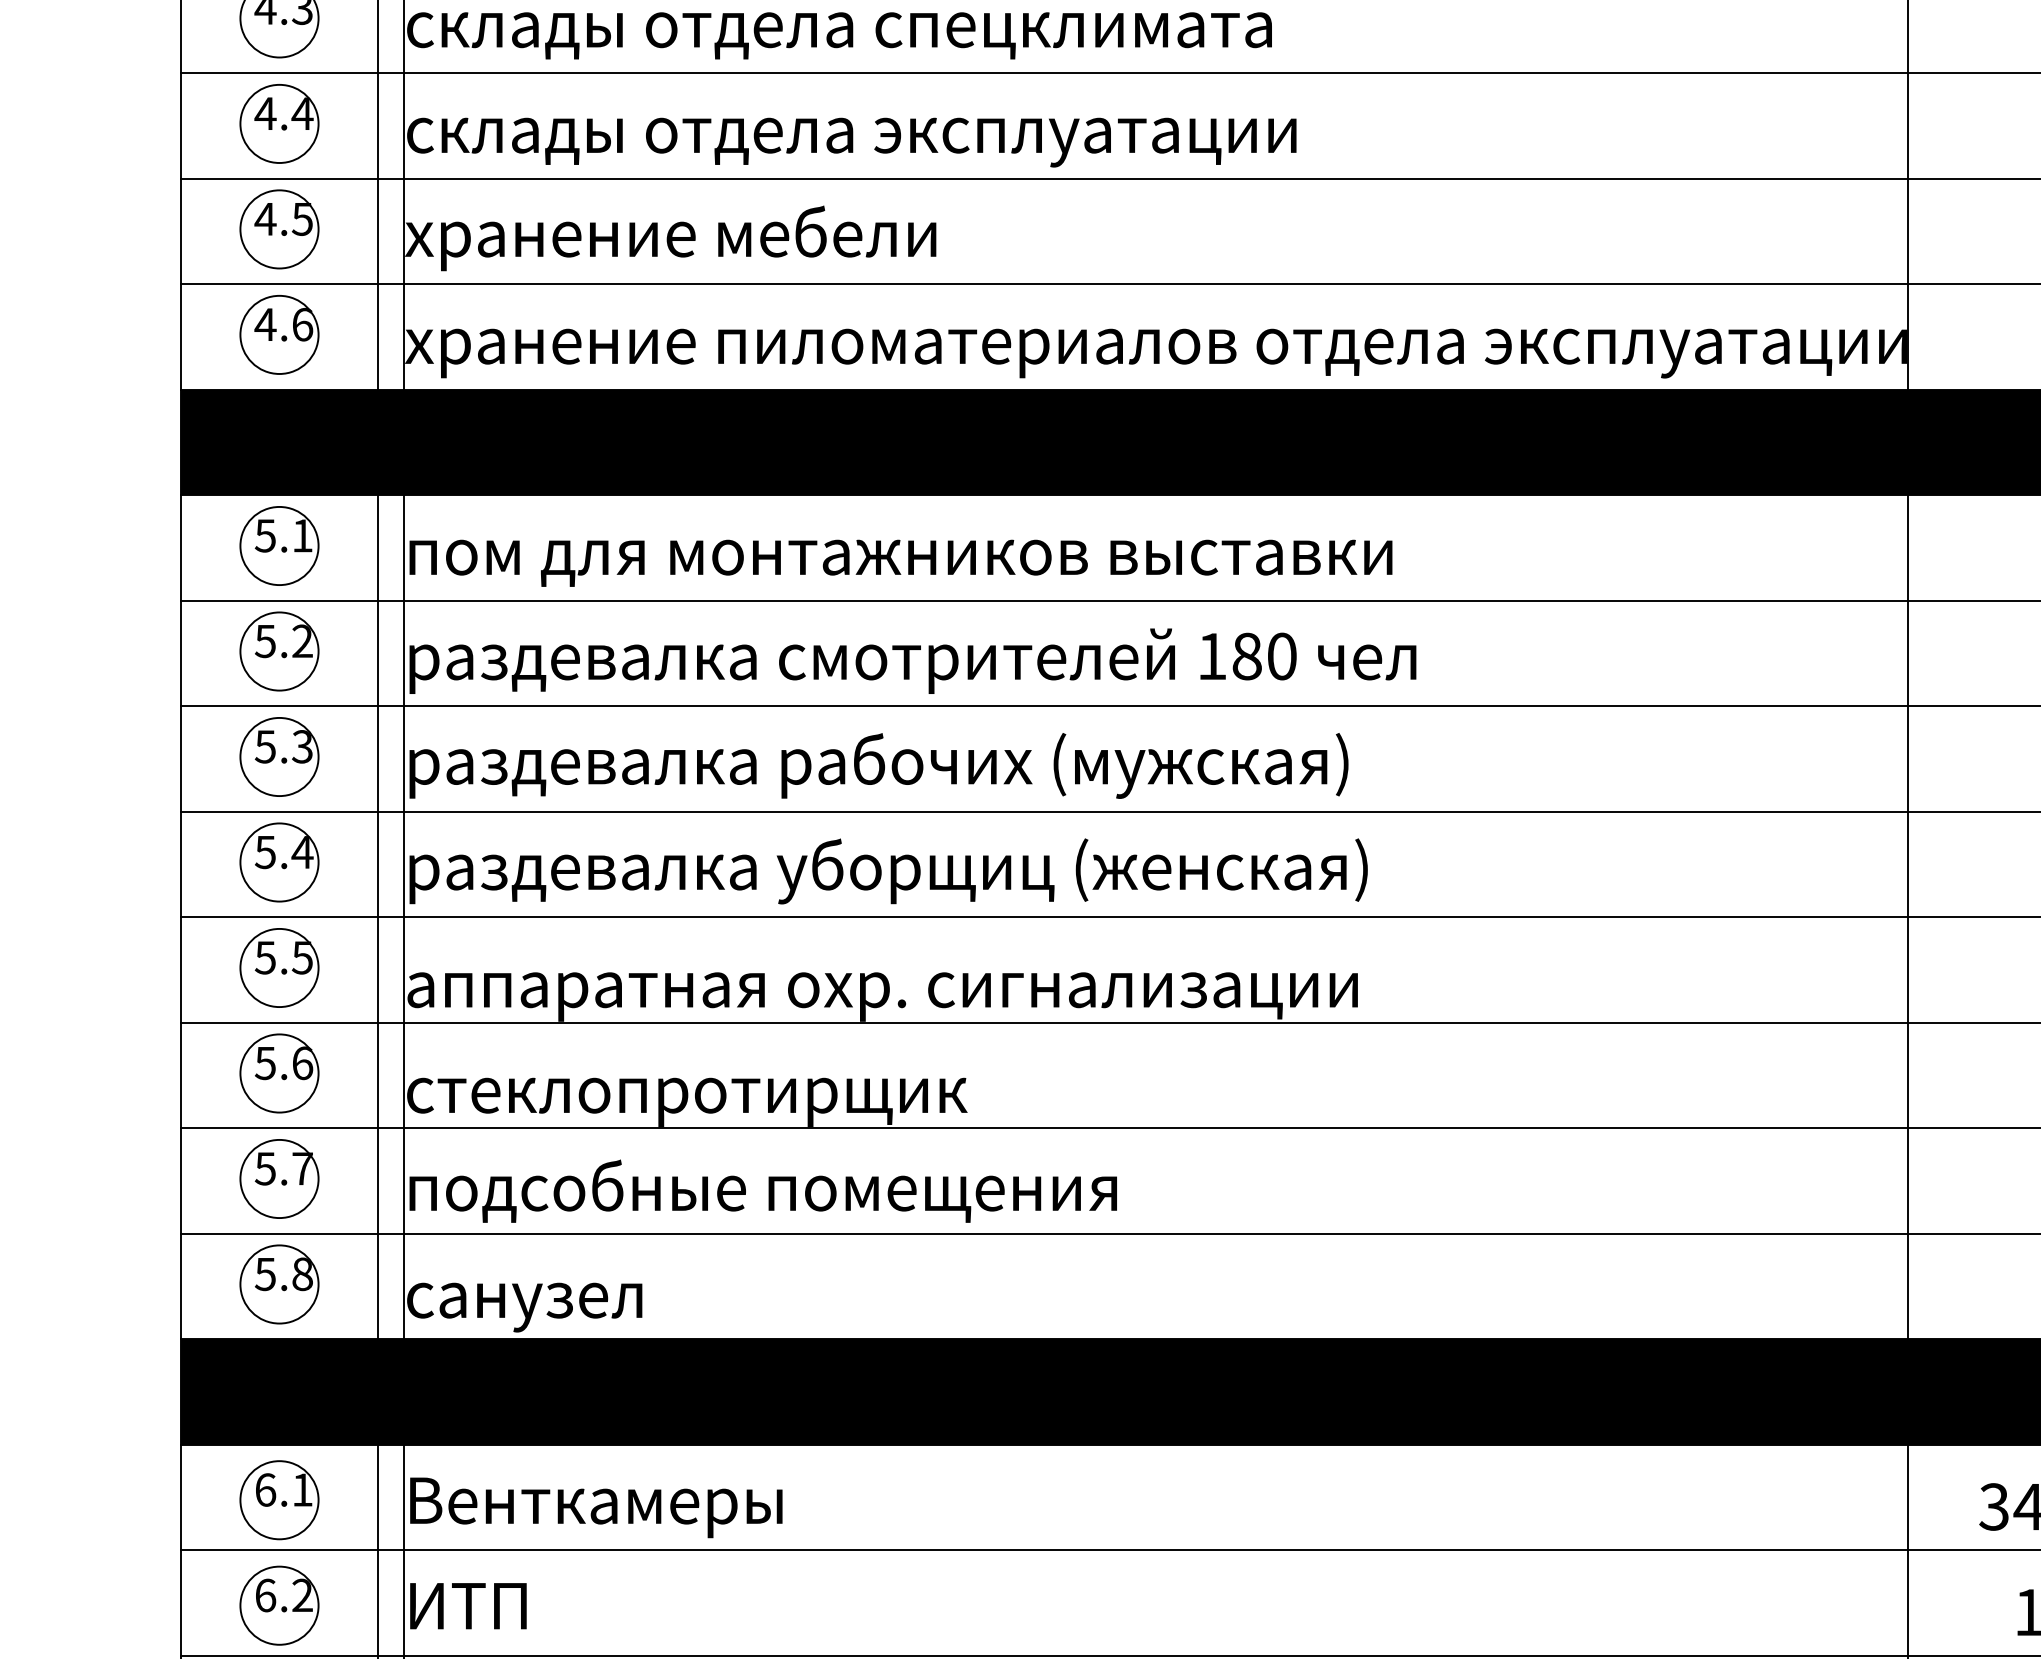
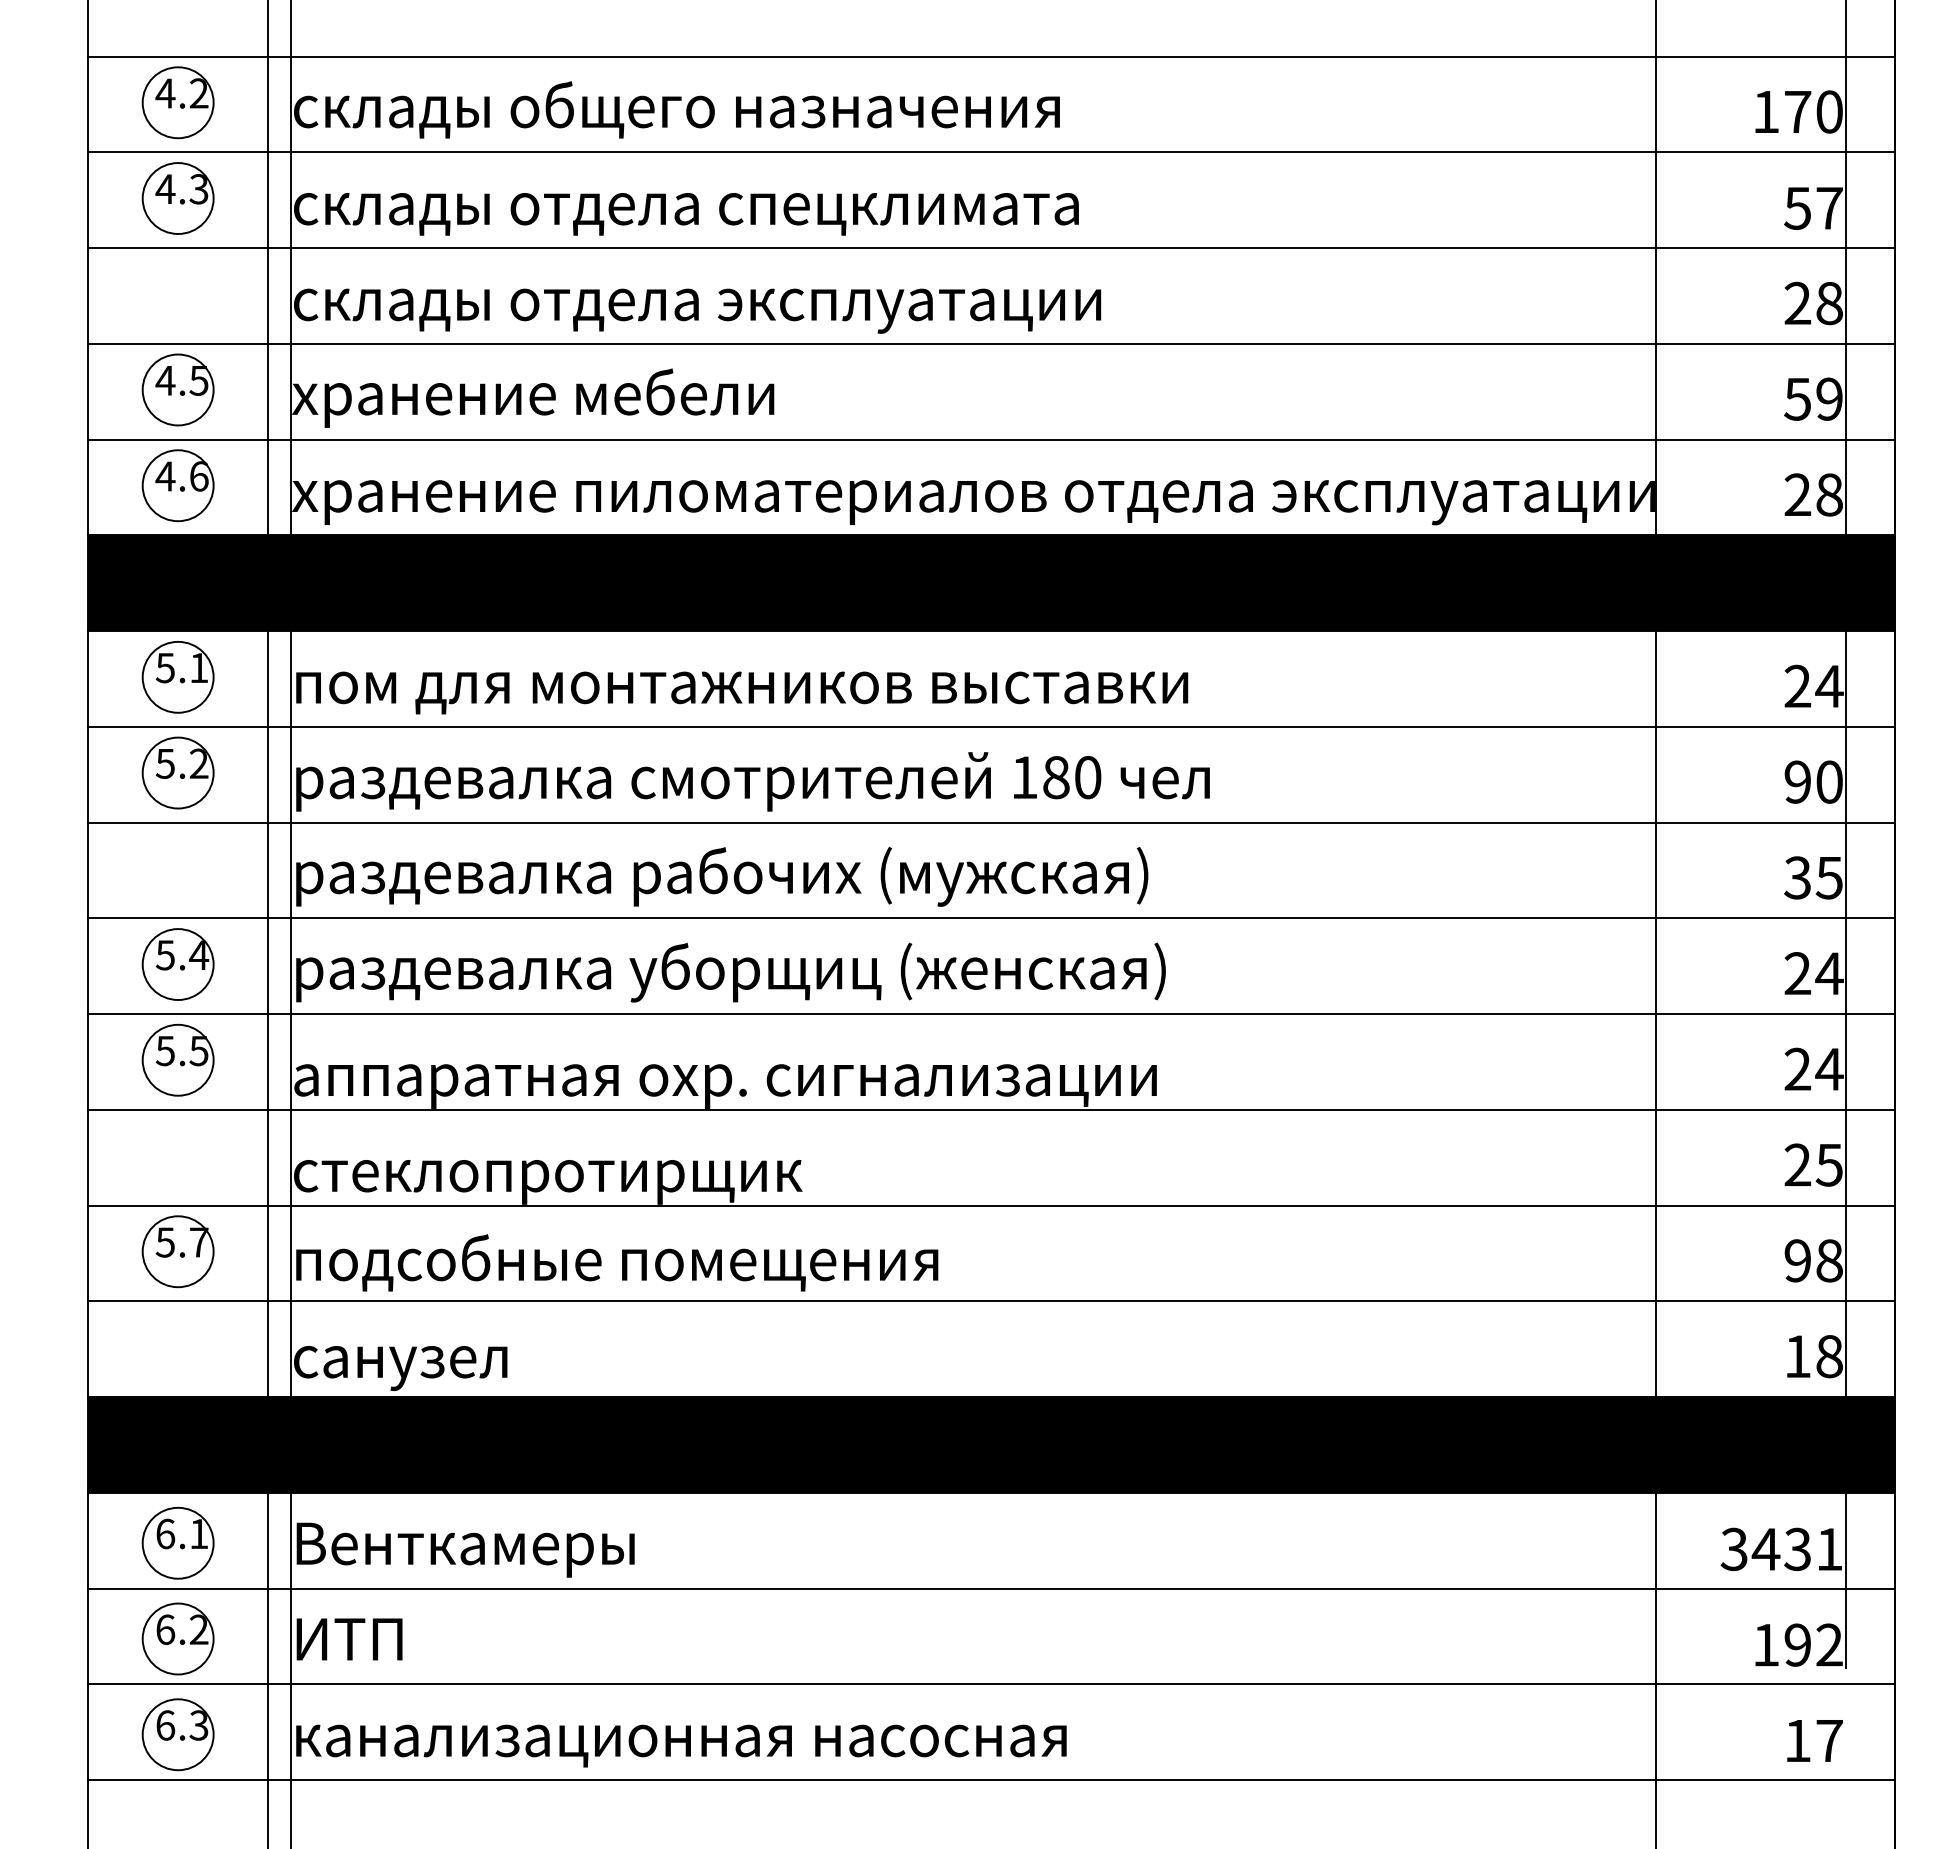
part: (278, 123) -> (177, 293), removed
part: (278, 756) -> (177, 868), removed
part: (278, 1072) -> (177, 1155), removed
part: (278, 1284) -> (177, 1347), removed

